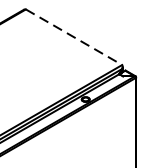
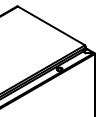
line: (74, 36) -> (51, 25), dashed -> solid

